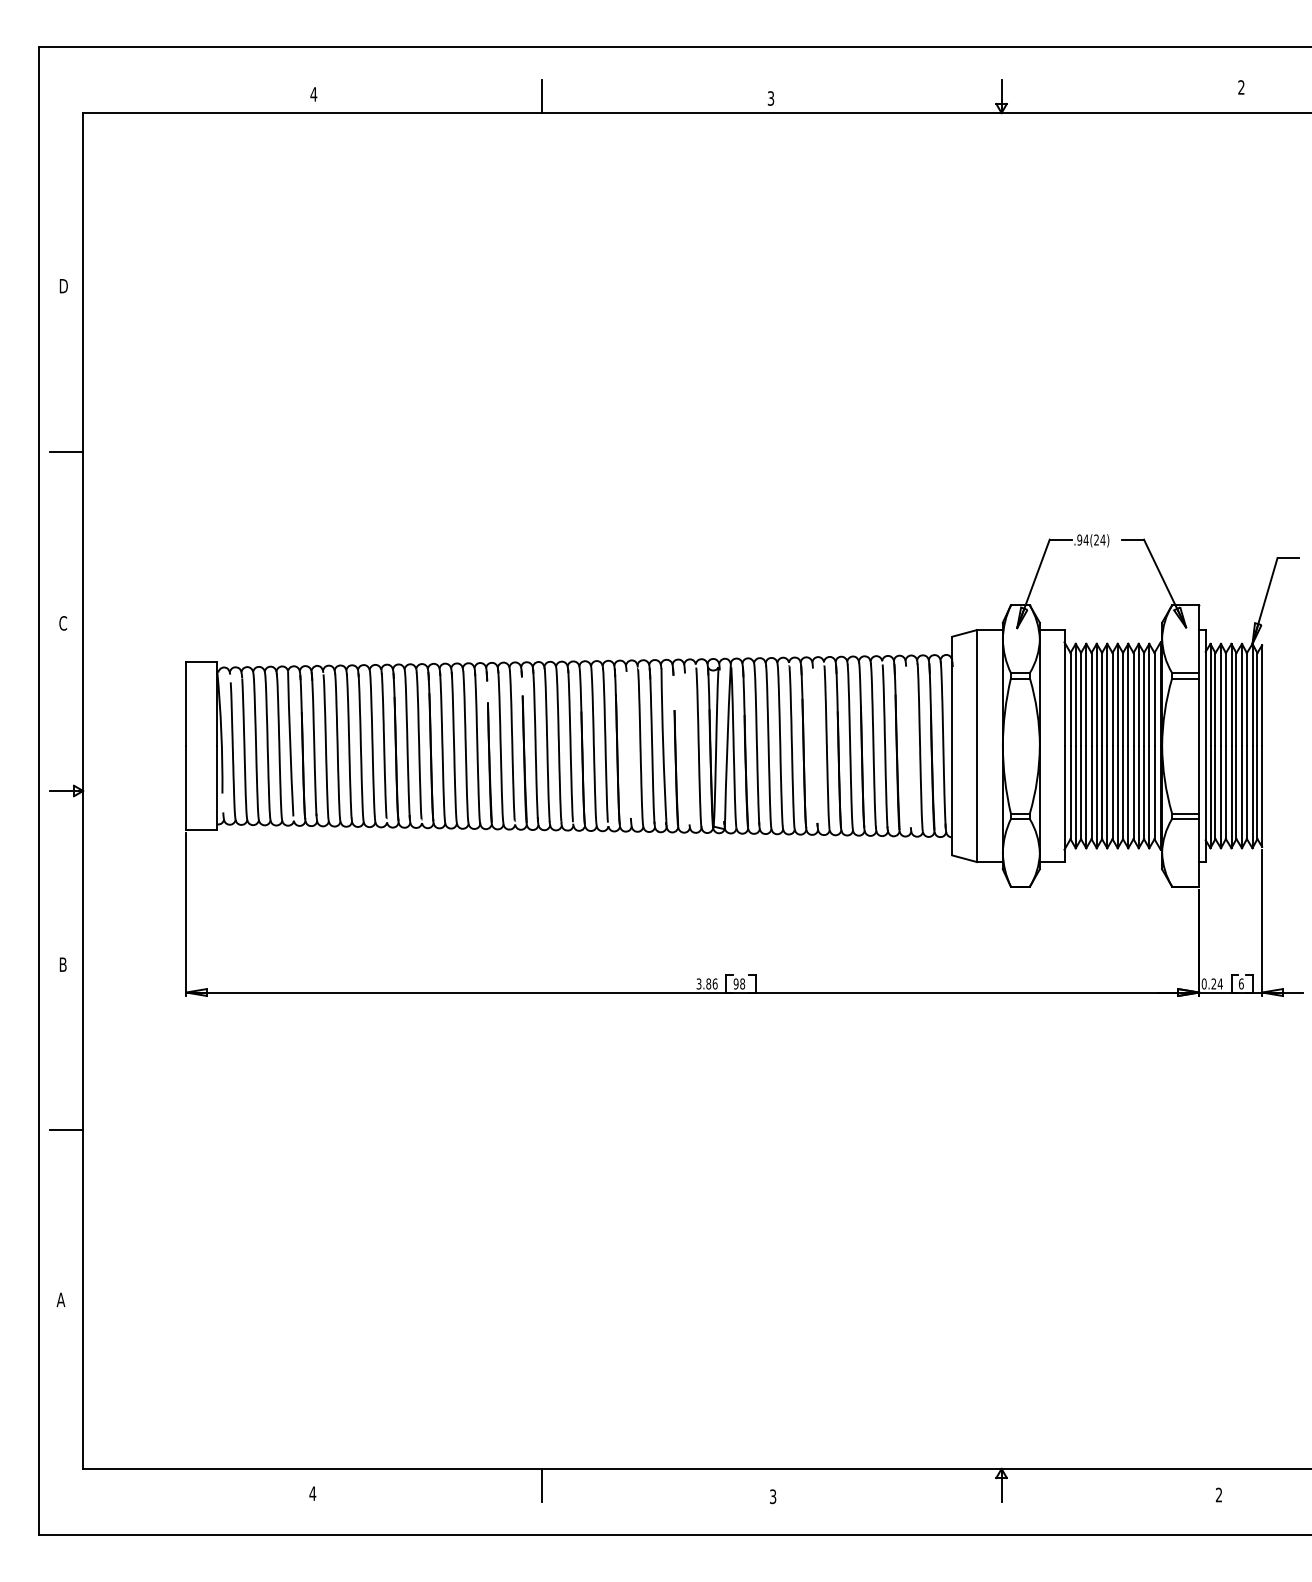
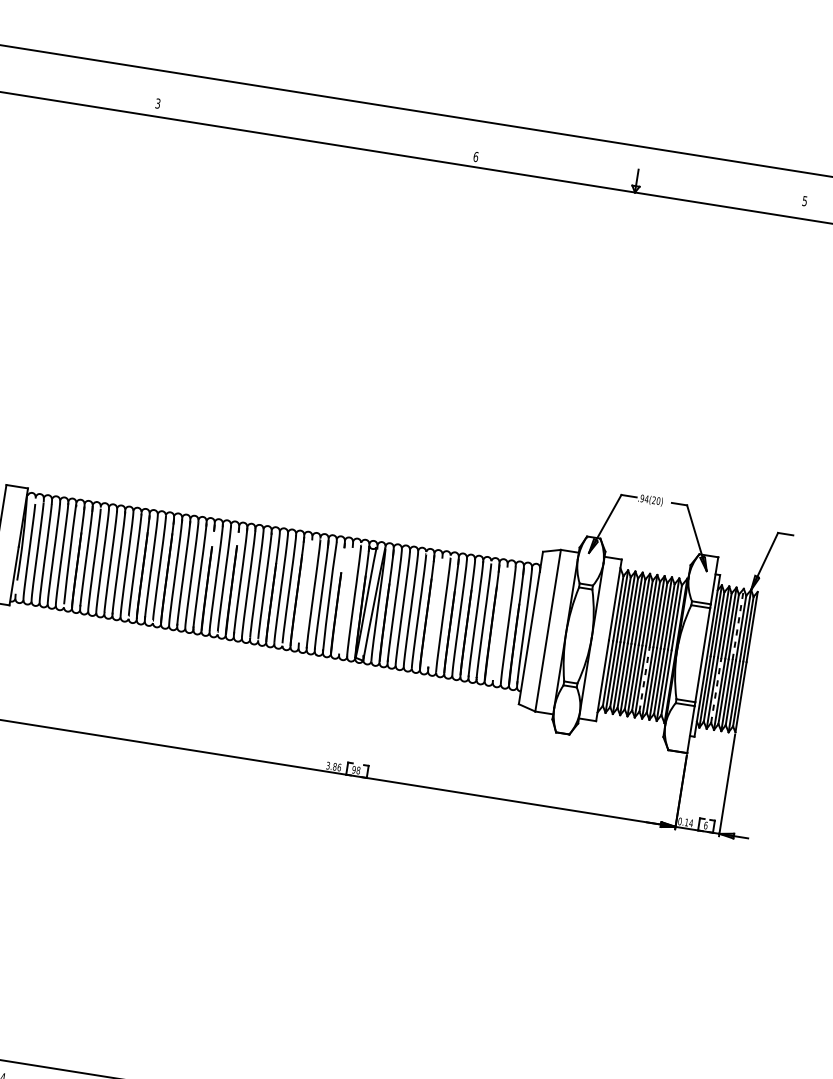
text: (1241, 87) -> (804, 201), 2 -> 5
text: (313, 94) -> (157, 103), 4 -> 3
line: (542, 96) -> (317, 130), removed
text: (770, 98) -> (475, 156), 3 -> 6
text: (1102, 539) -> (658, 500), .94(24) -> .94(20)
line: (1242, 694) -> (738, 624), solid -> dashed
line: (1123, 792) -> (644, 679), solid -> dashed
line: (1225, 792) -> (715, 690), solid -> dashed
text: (1213, 983) -> (686, 822), 0.24 -> 0.14

